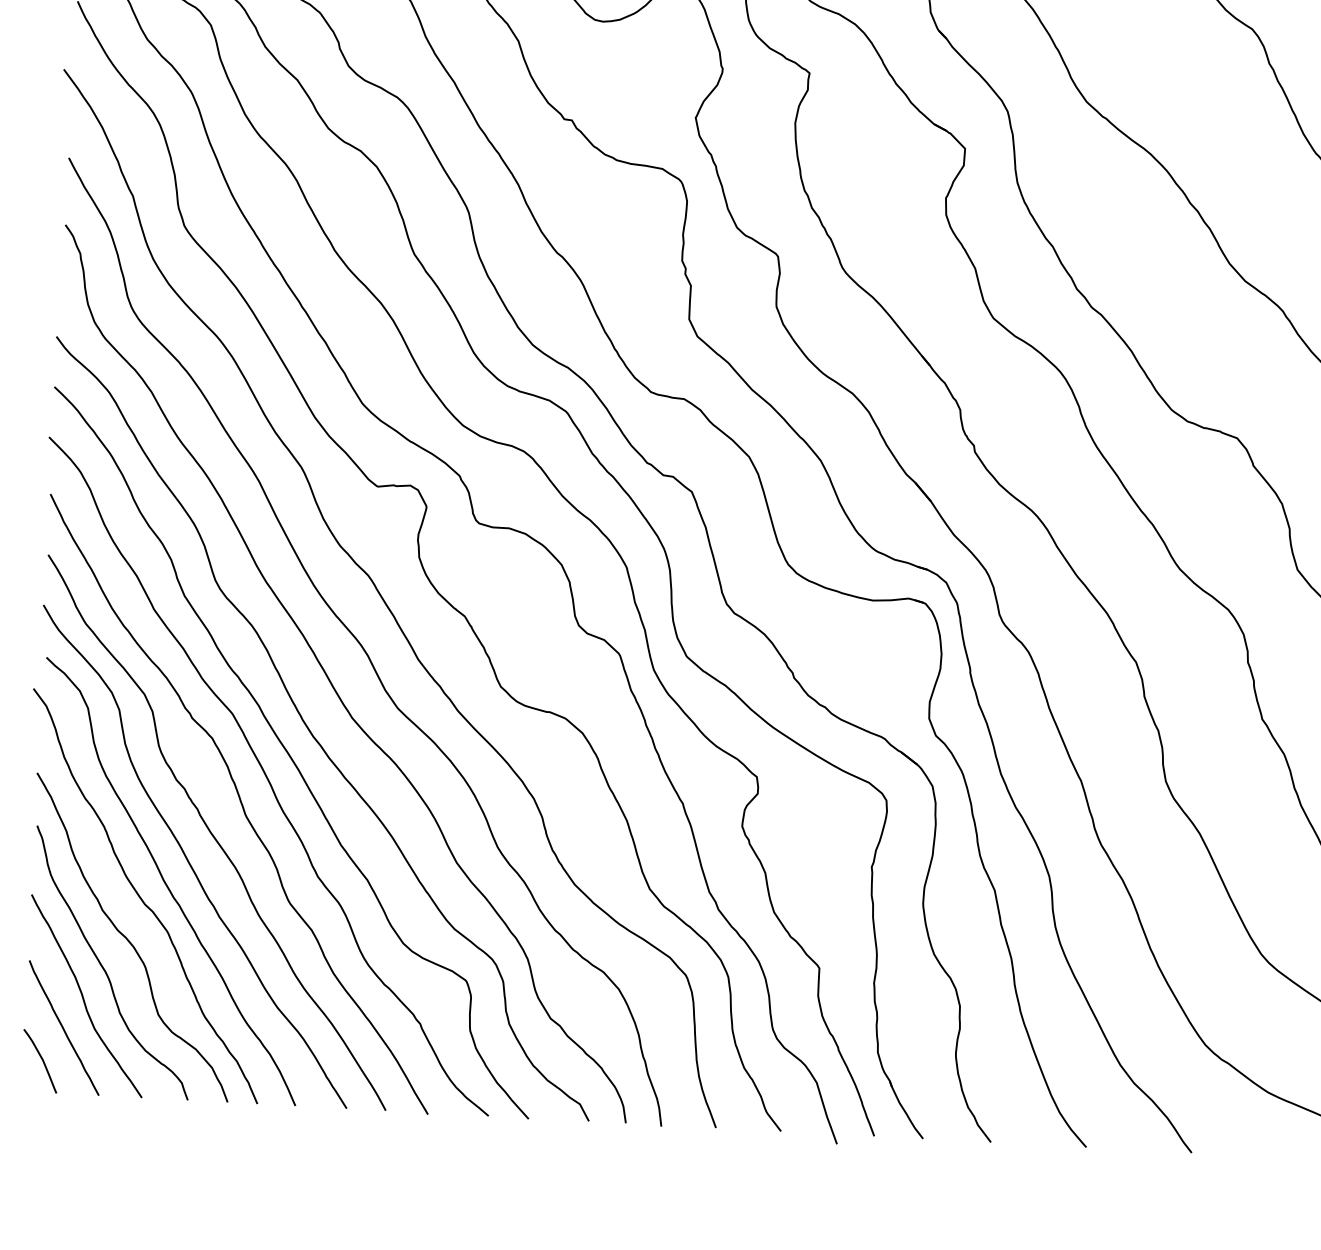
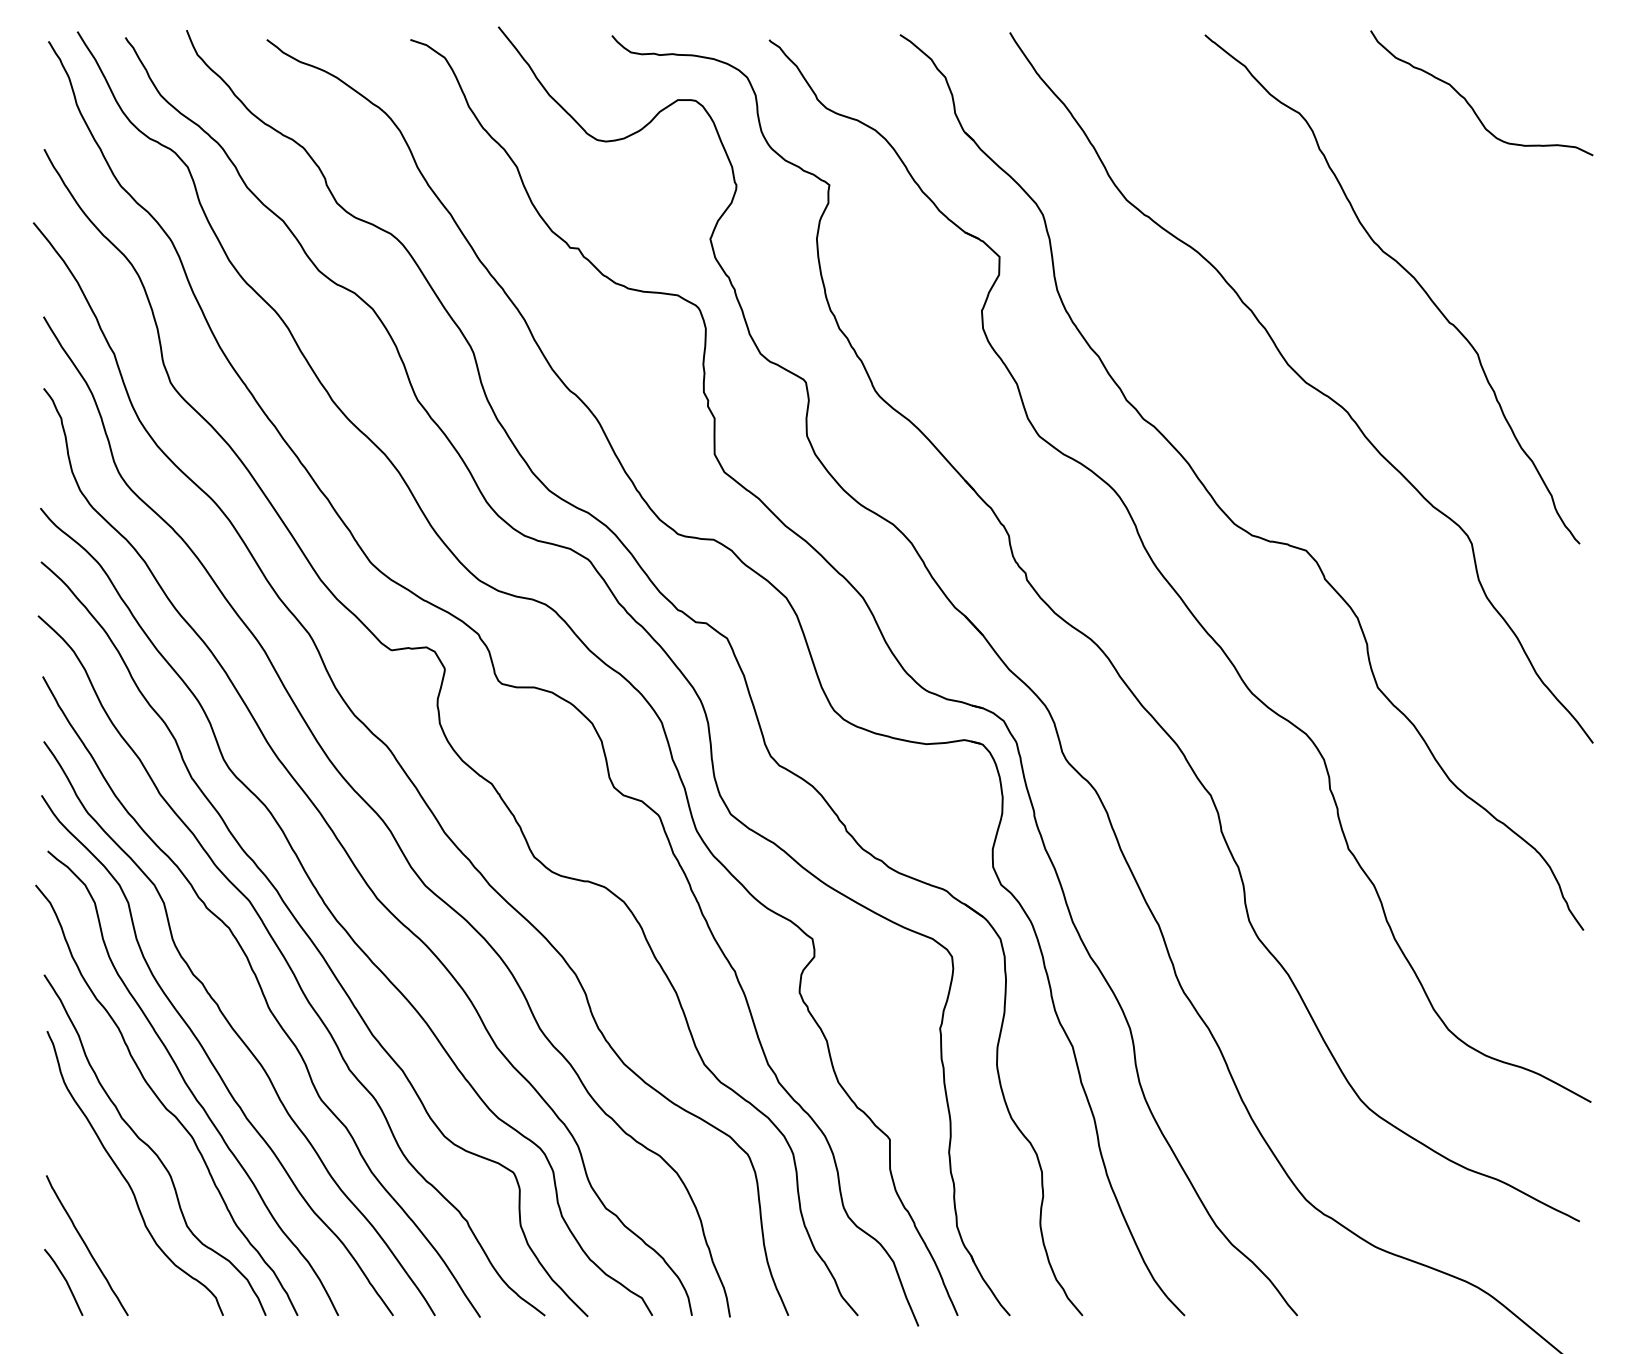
curve: (83, 997) -> (106, 1211), removed

